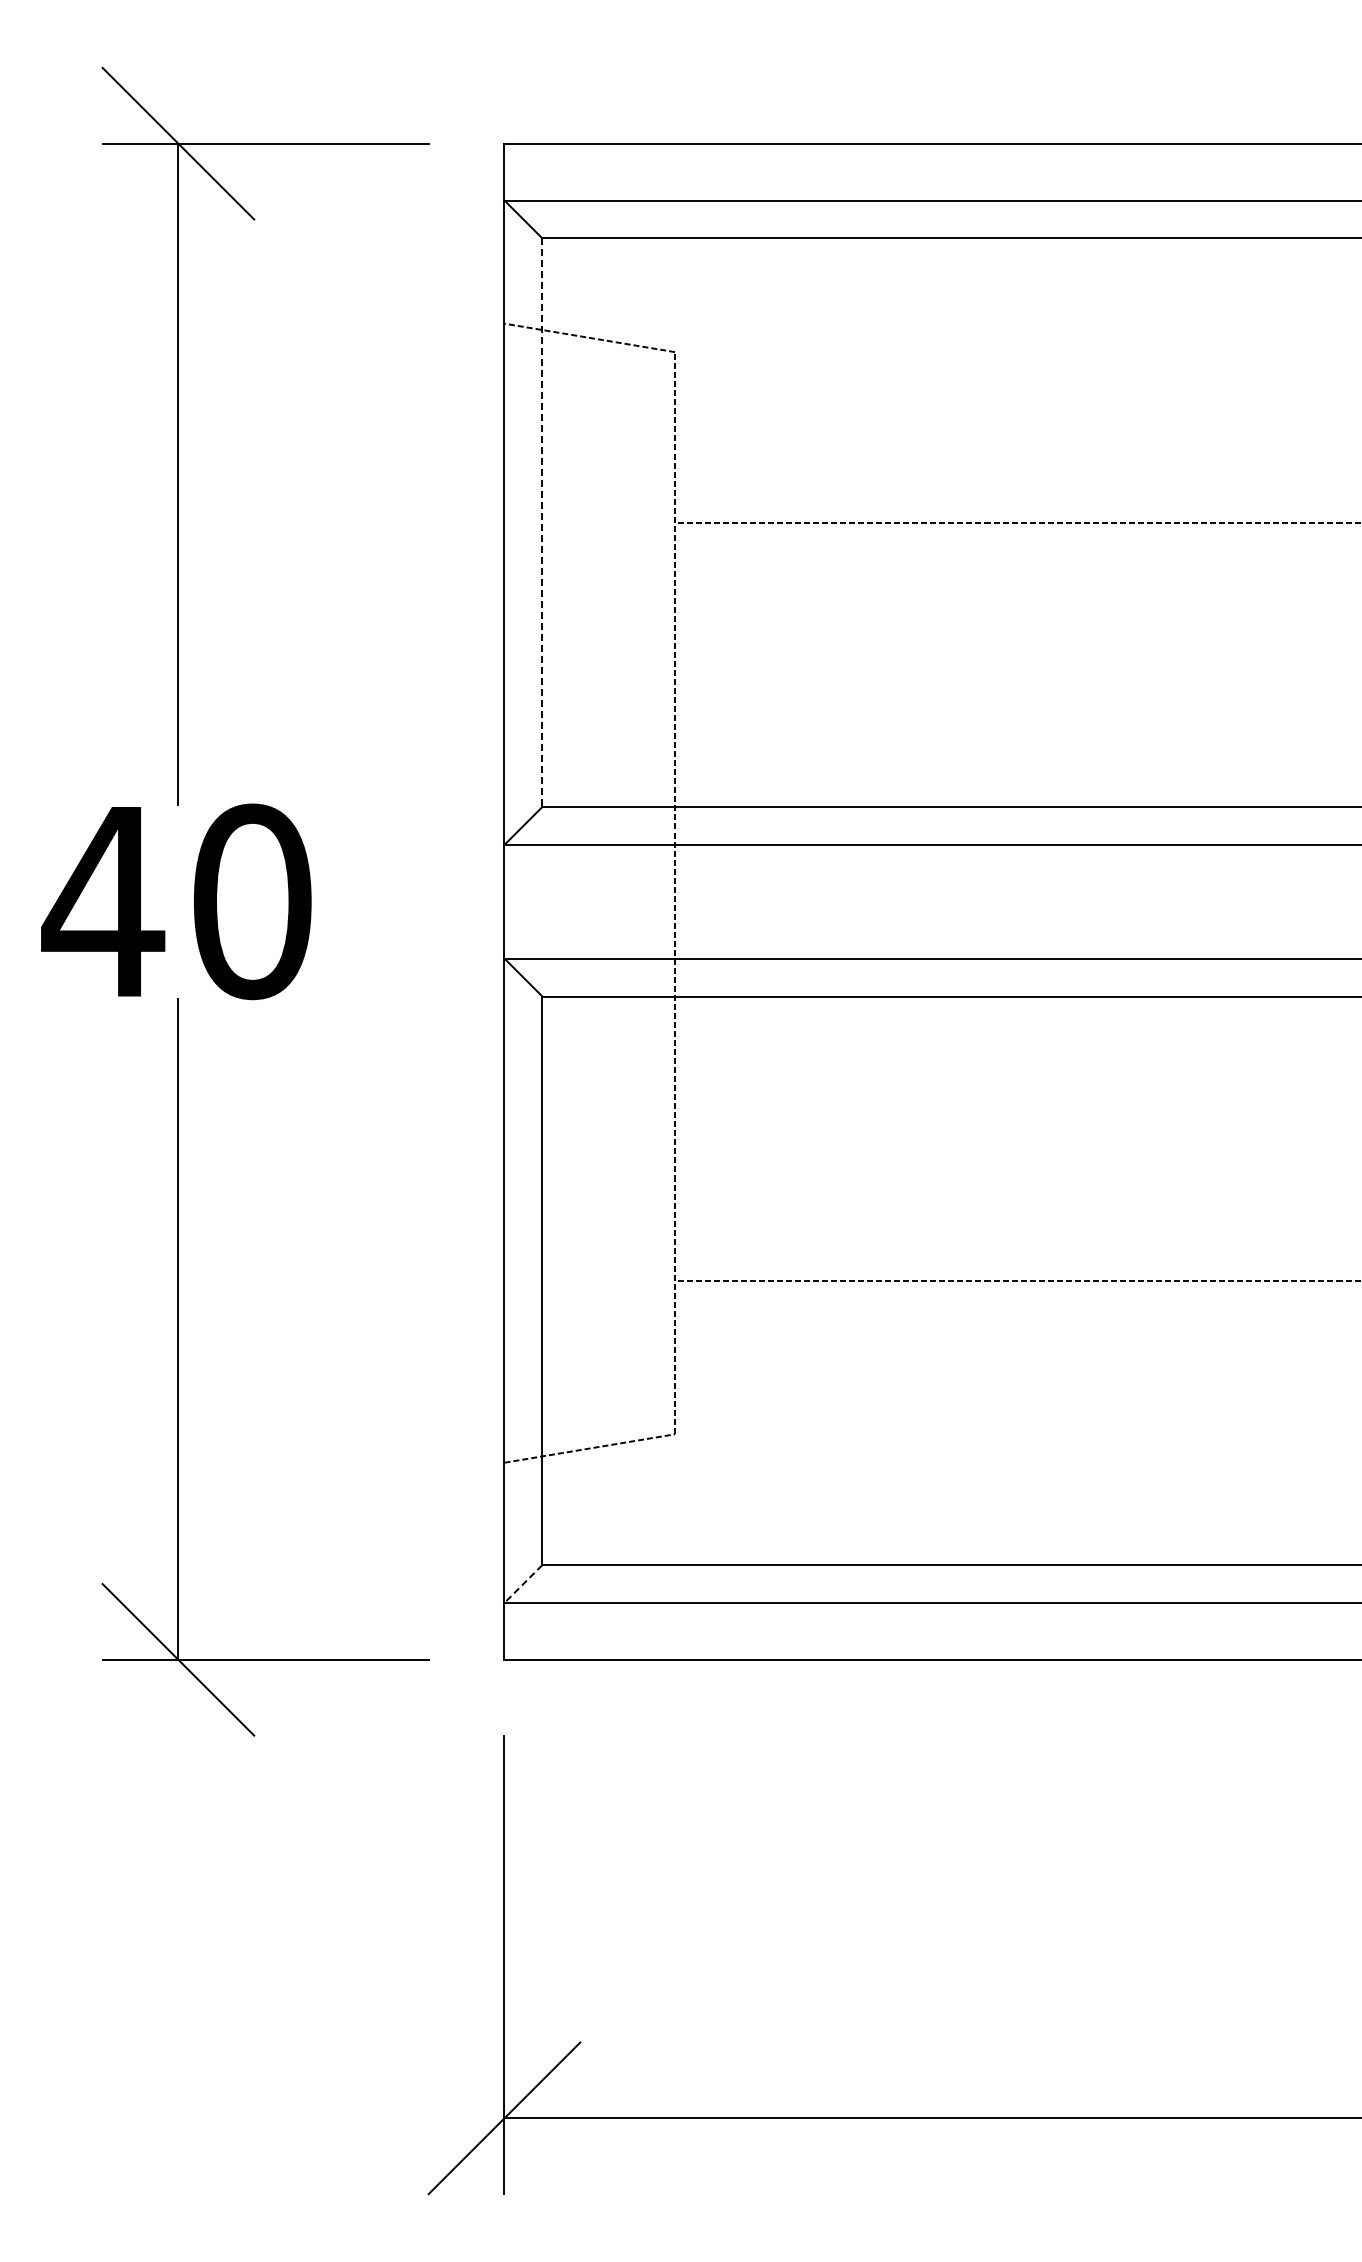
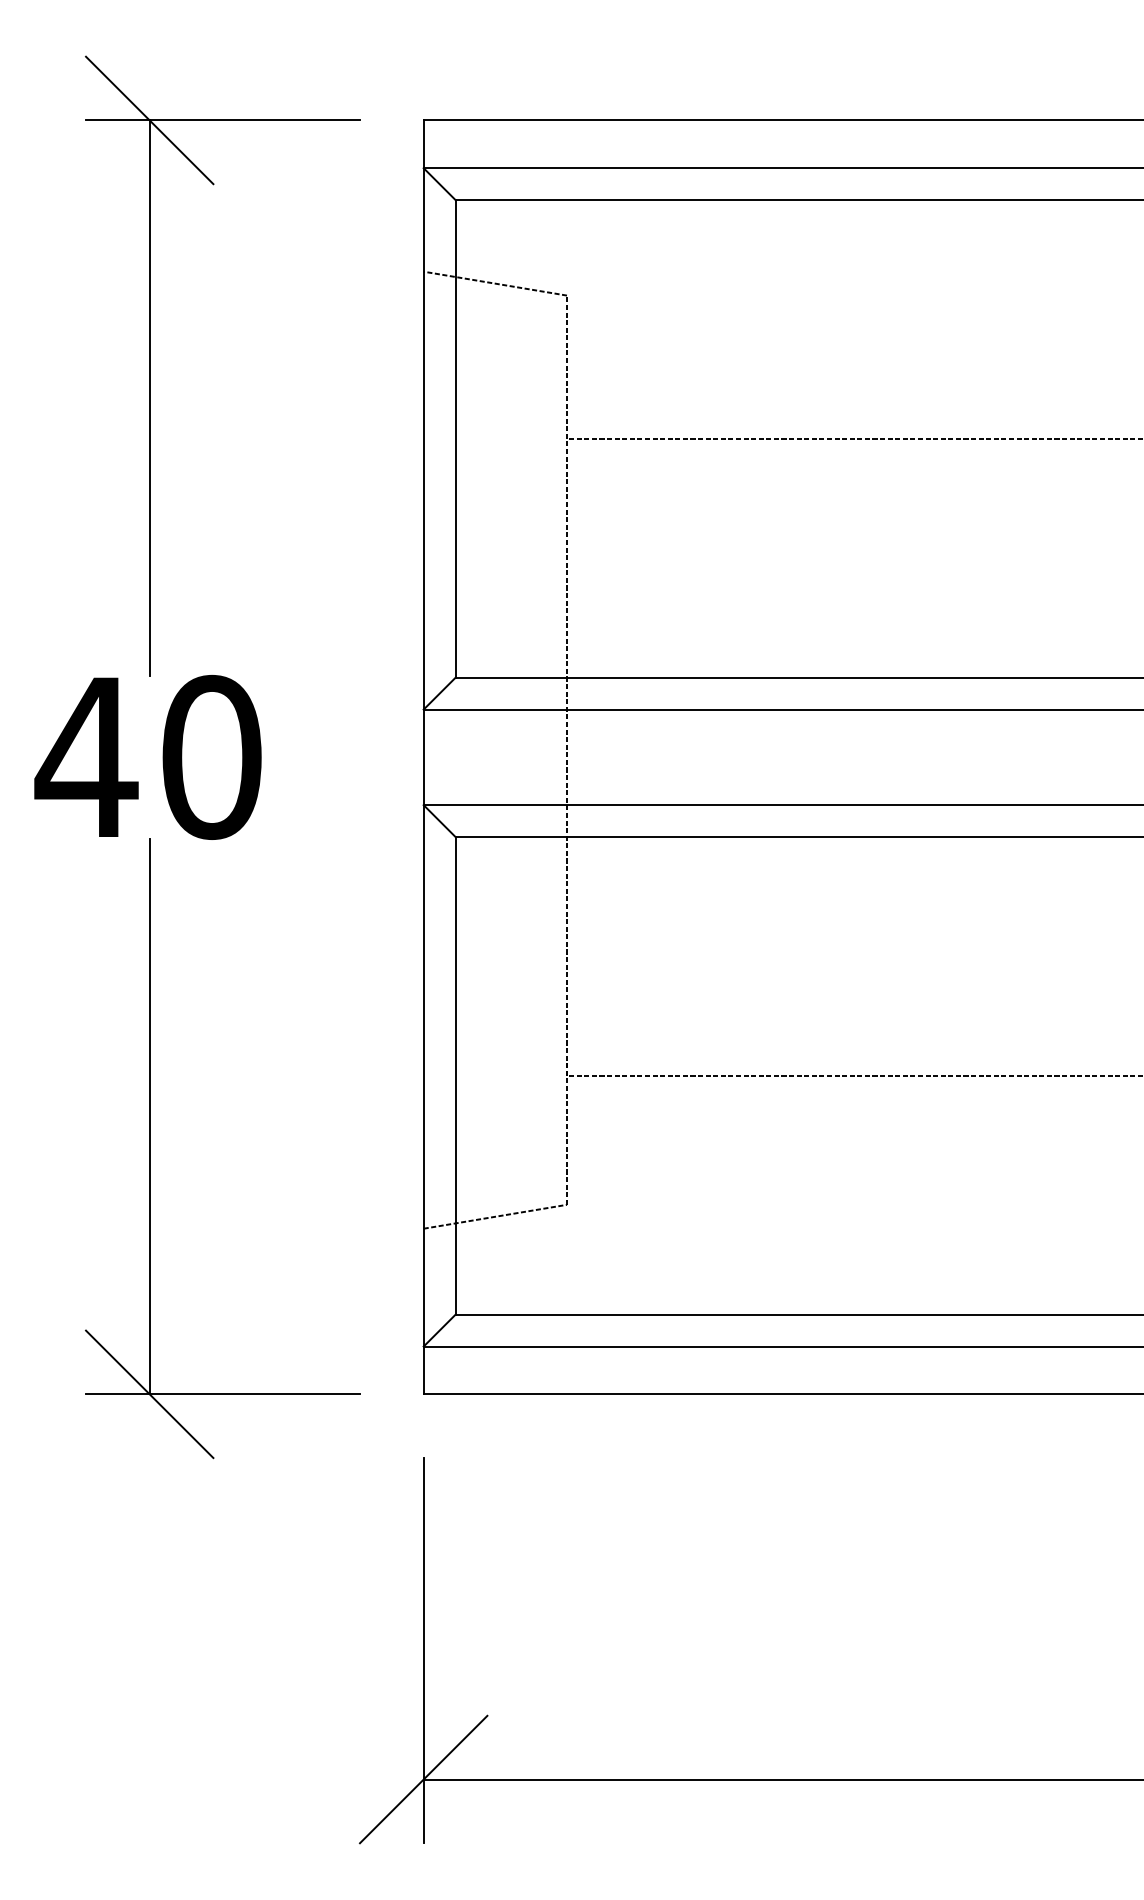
line: (542, 523) -> (455, 439), dashed -> solid
line: (523, 1584) -> (439, 1331), dashed -> solid

